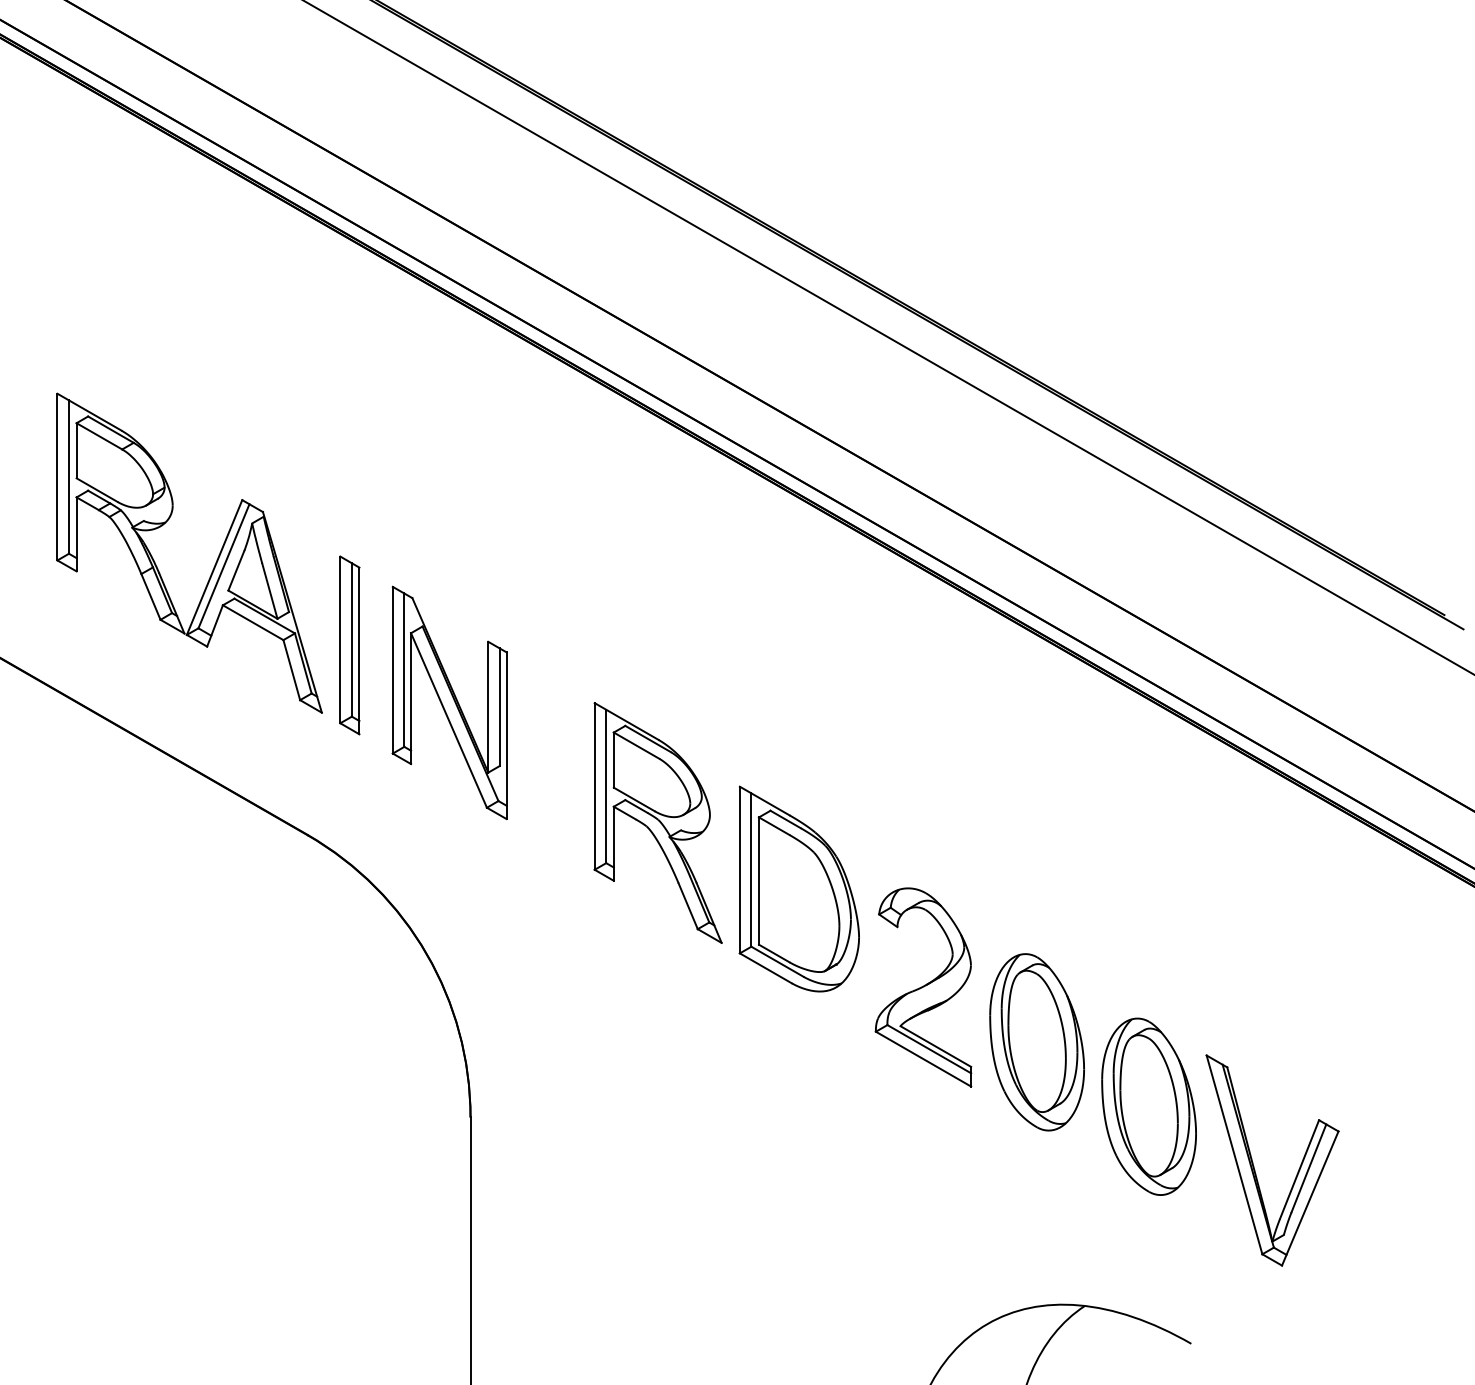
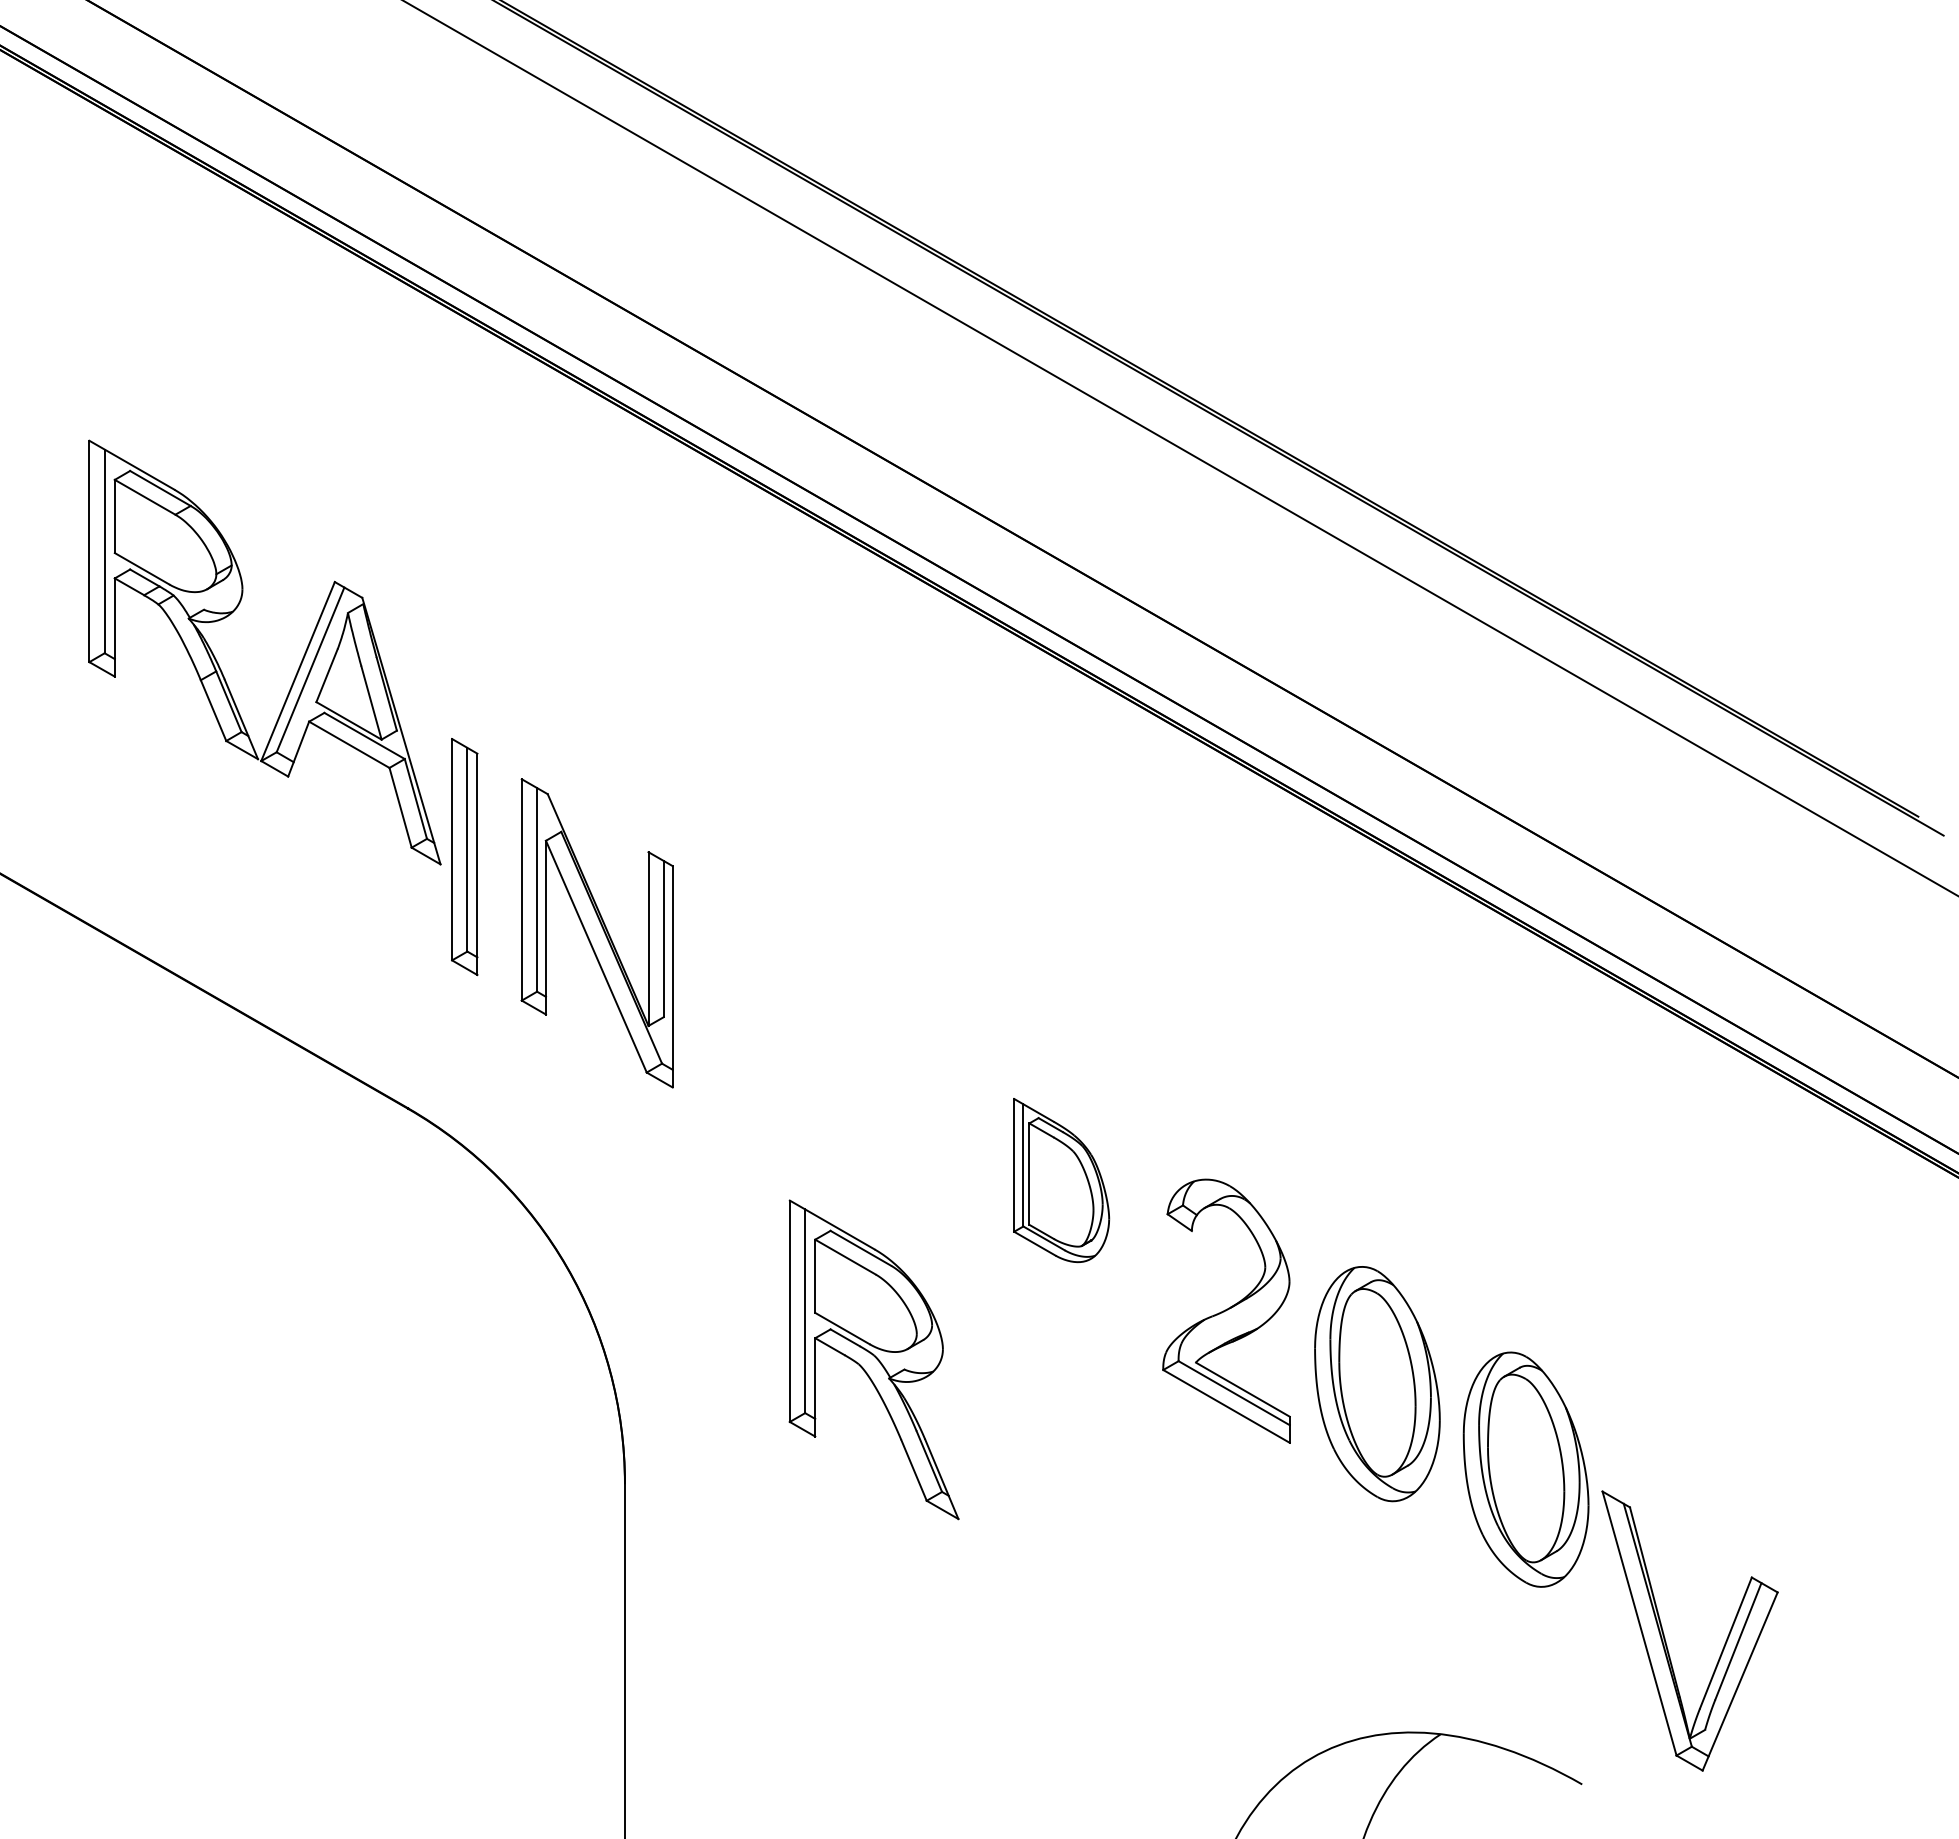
part: (214, 565) -> (297, 669), moved
part: (657, 822) -> (873, 1359), moved
part: (799, 889) -> (1061, 1180), size x0.6
part: (1254, 1165) -> (1665, 1637), moved

